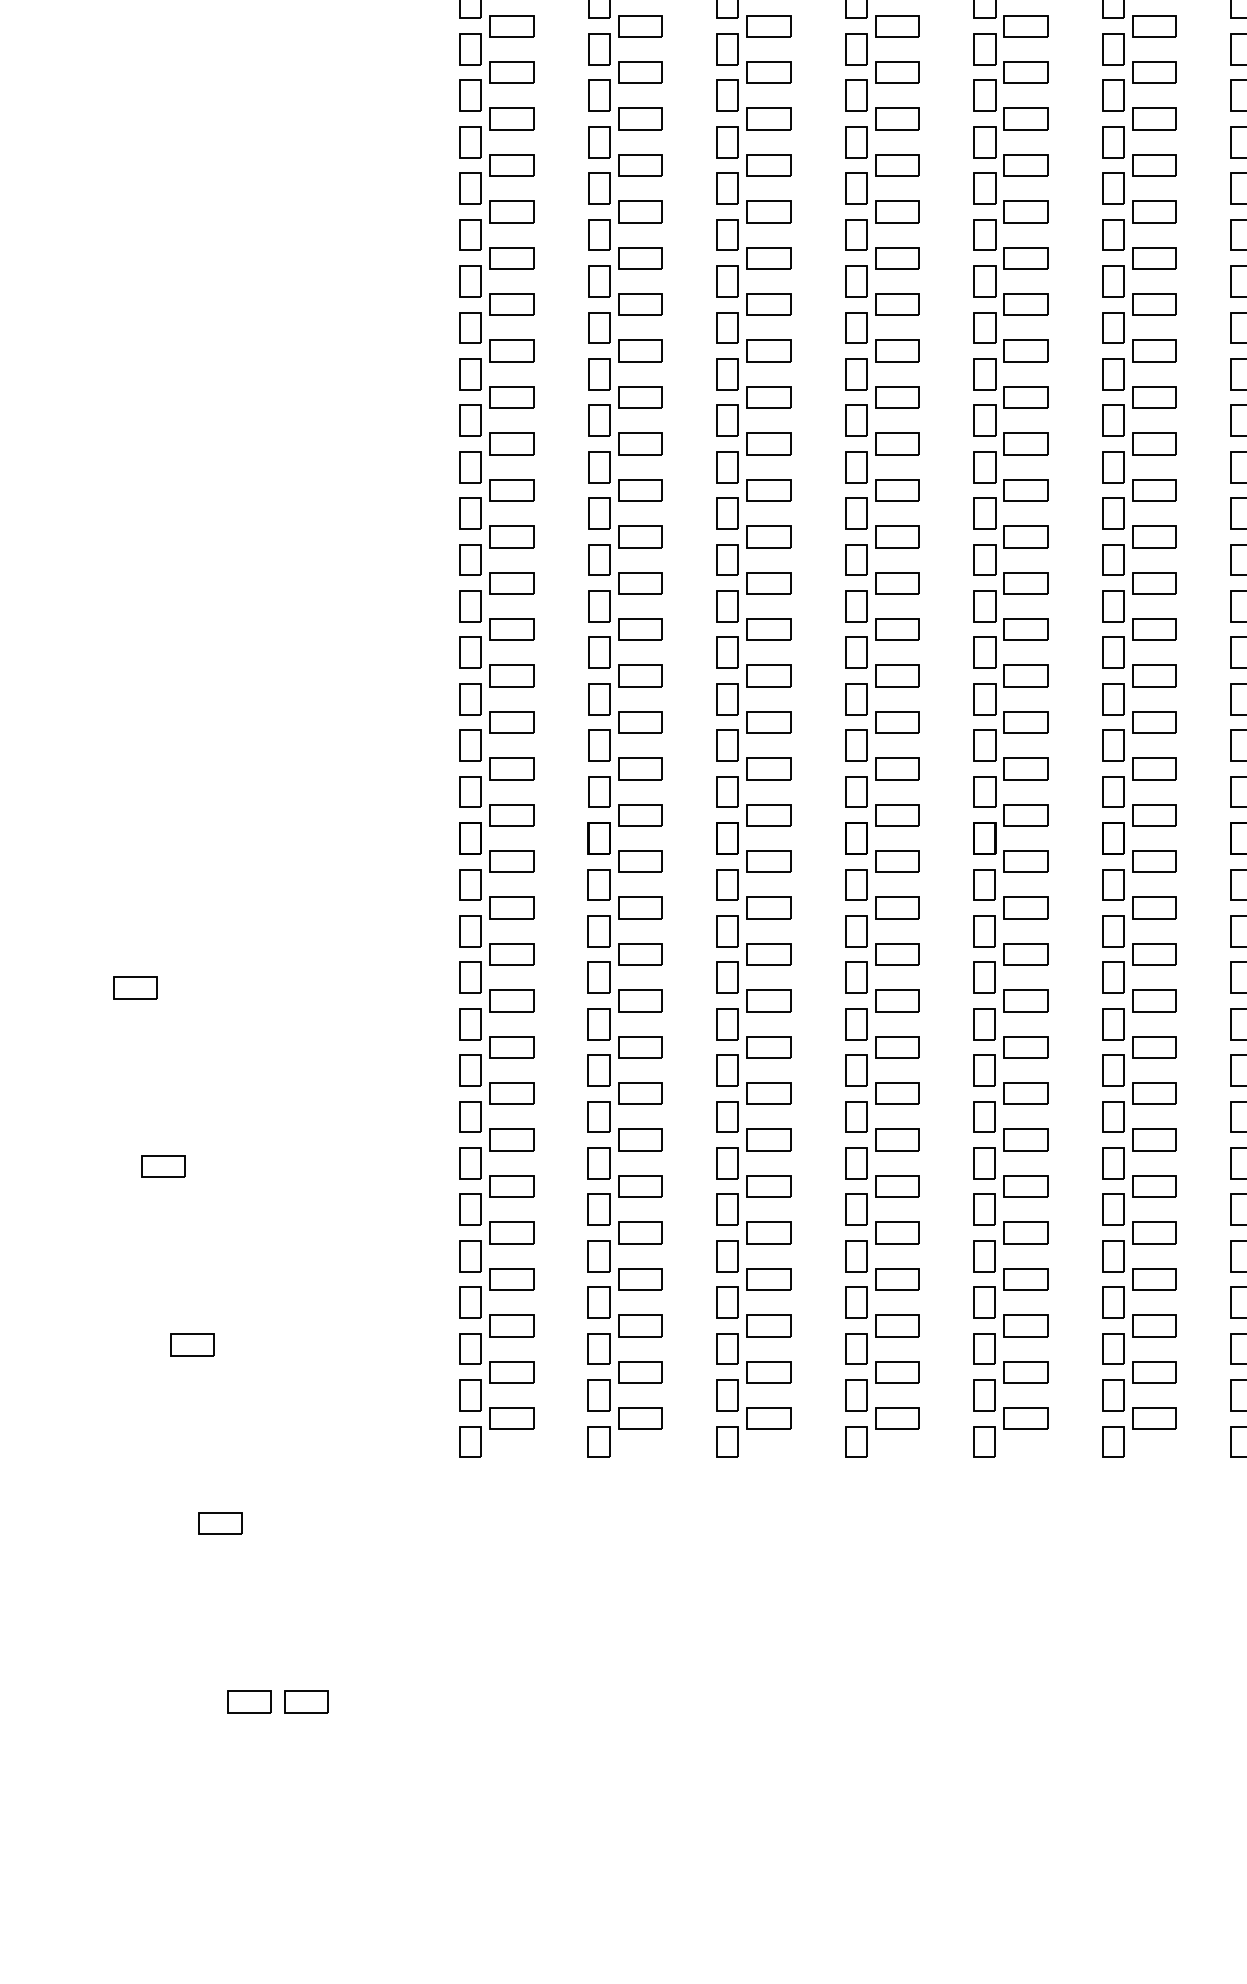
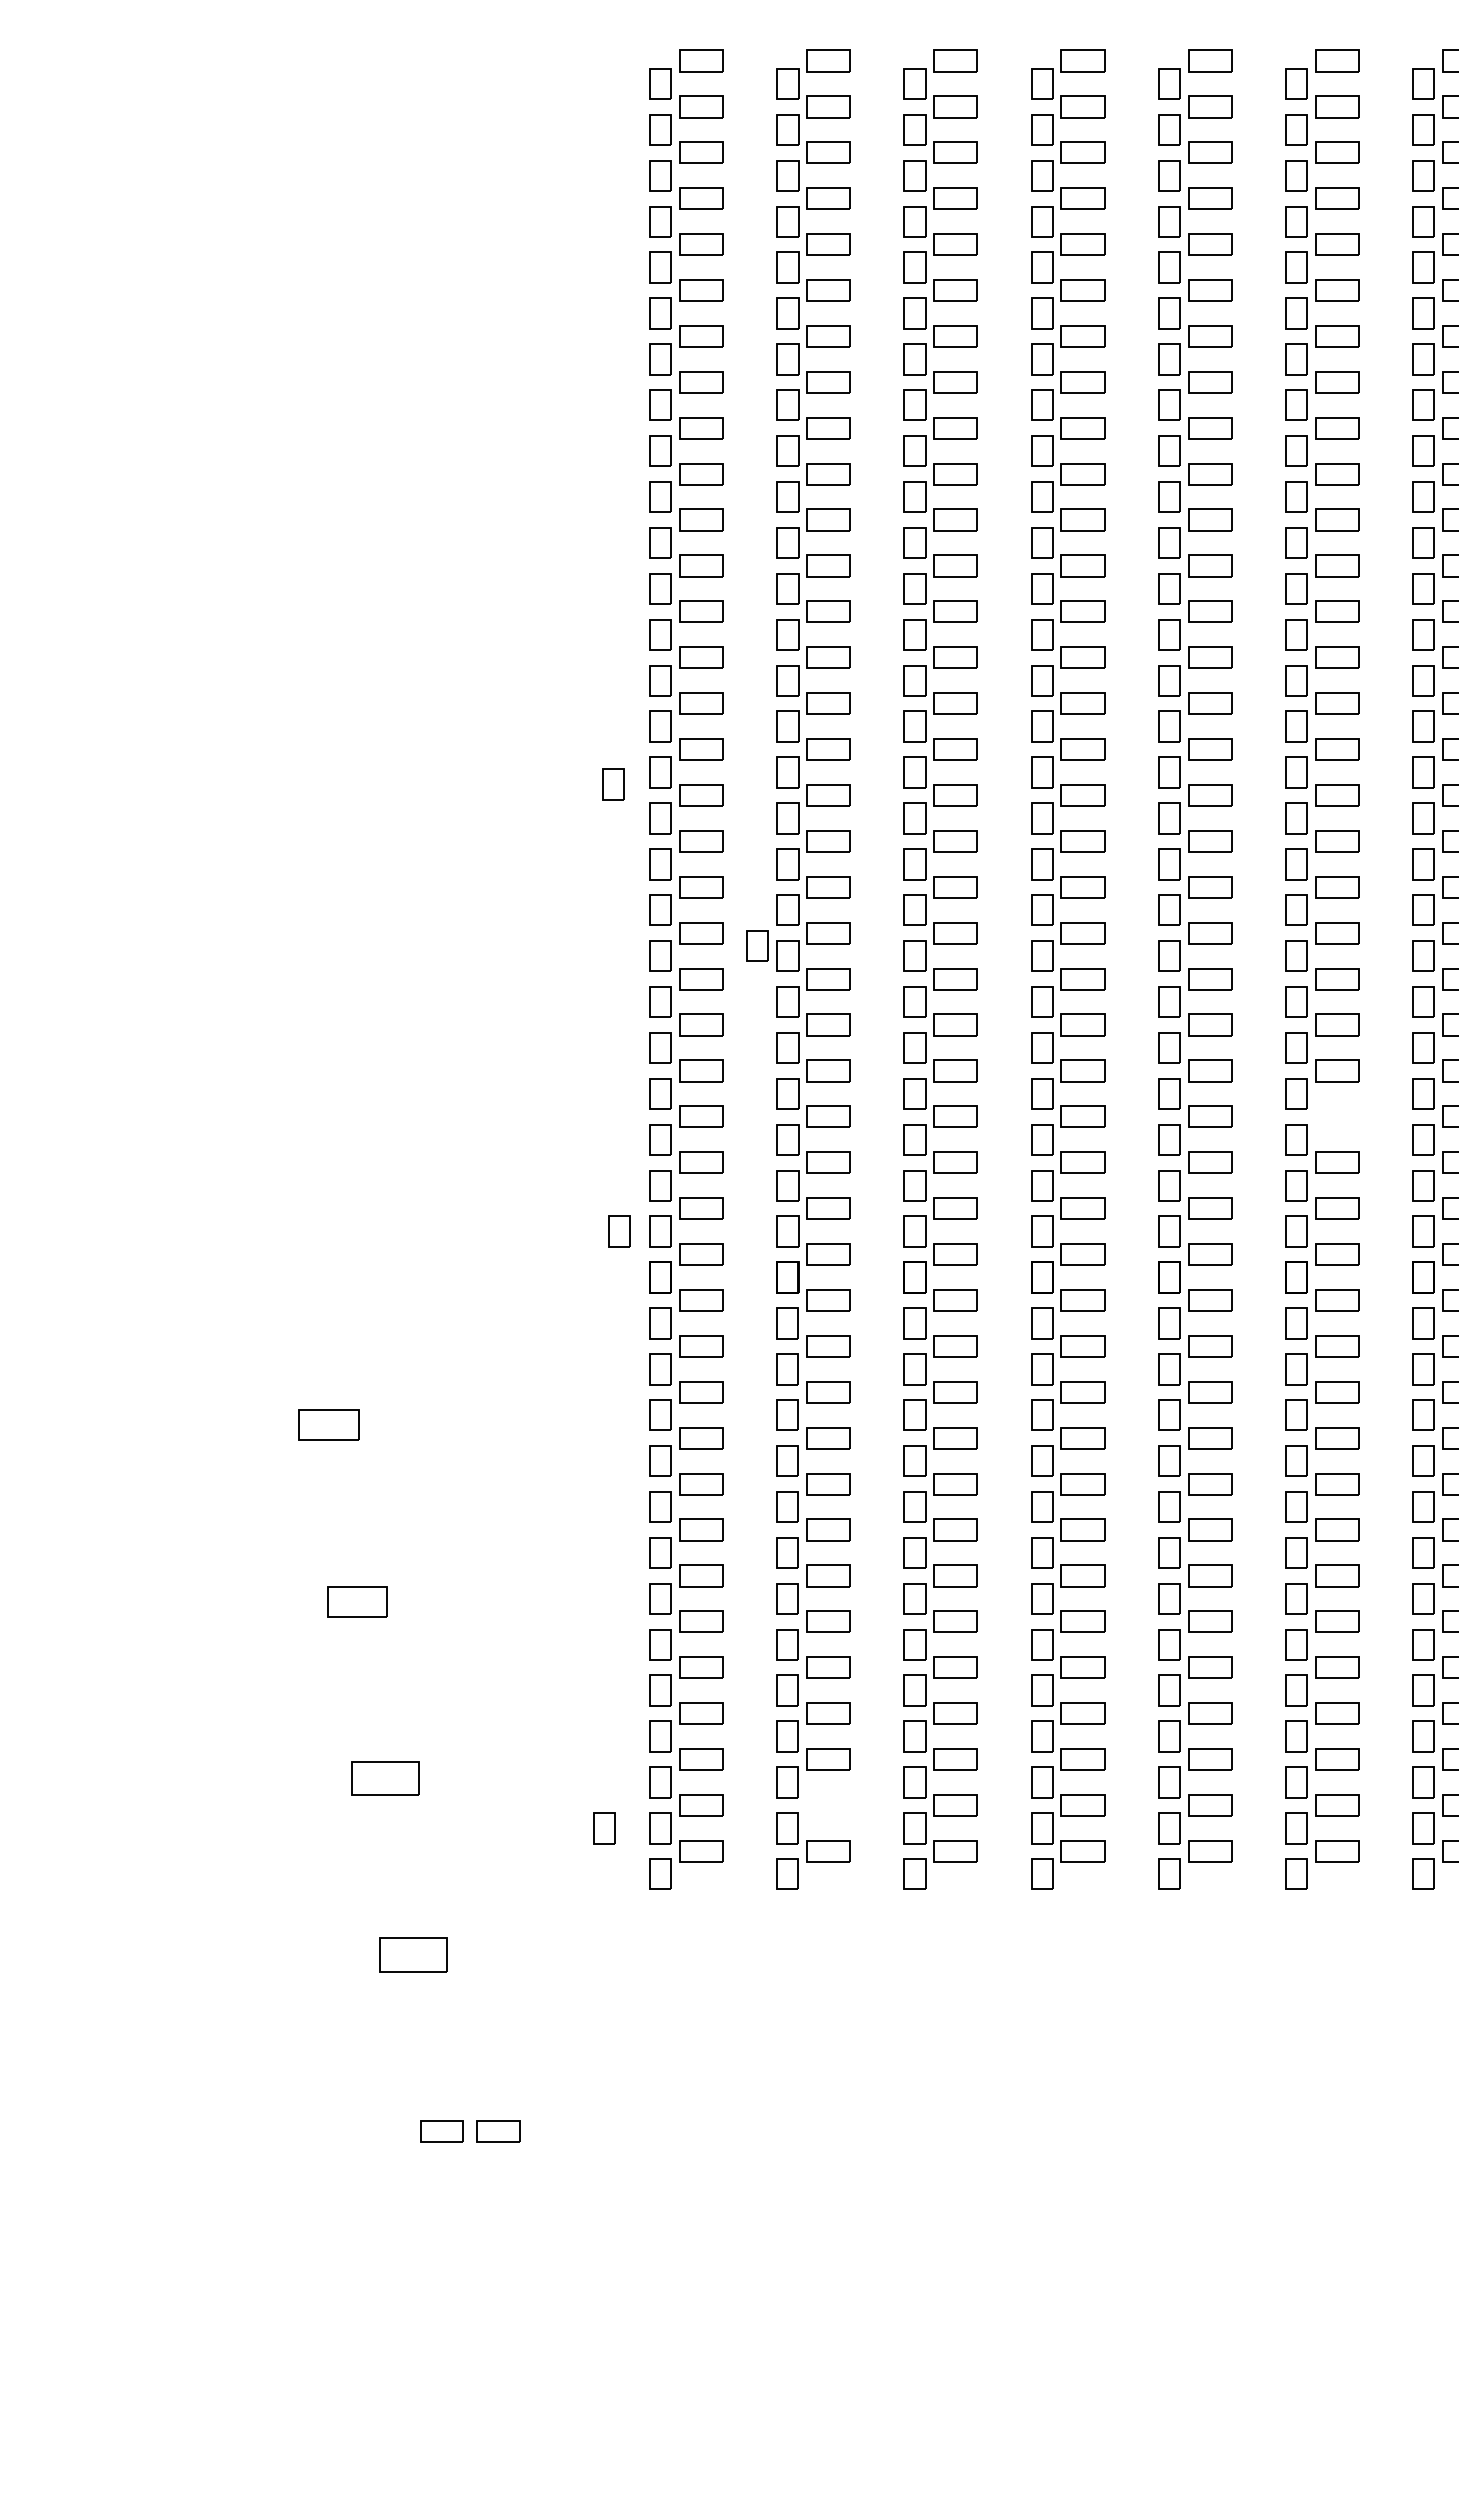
part: (422, 340) -> (613, 784), added
part: (568, 502) -> (757, 945), added
part: (1154, 675) -> (1337, 1116), removed
part: (428, 791) -> (619, 1231), added
part: (134, 988) -> (328, 1425), size x1.4
part: (163, 1166) -> (356, 1601), size x1.4
part: (192, 1345) -> (385, 1778), size x1.6
part: (640, 1372) -> (828, 1805), removed
part: (413, 1395) -> (604, 1828), added
part: (220, 1522) -> (413, 1954), size x1.6

